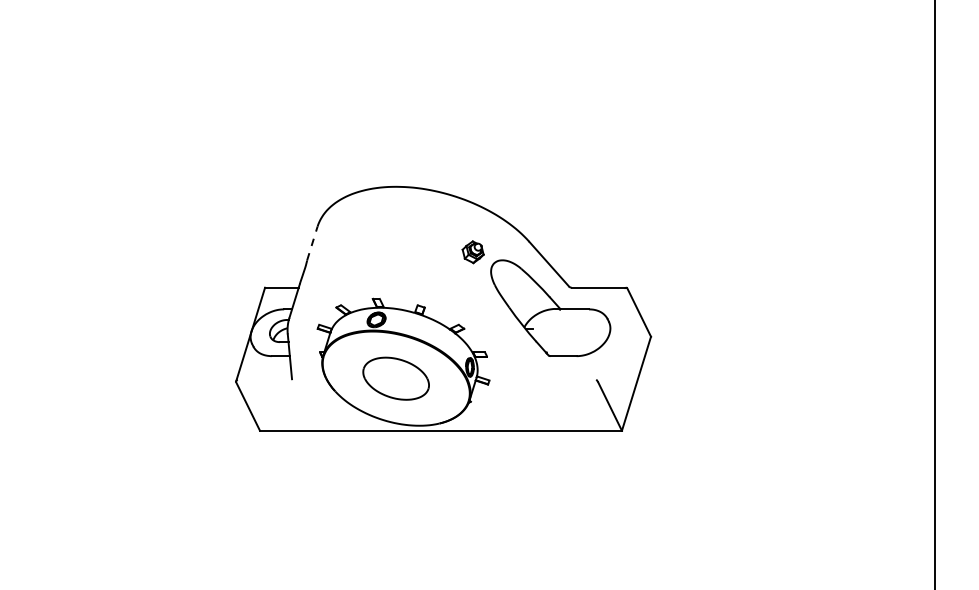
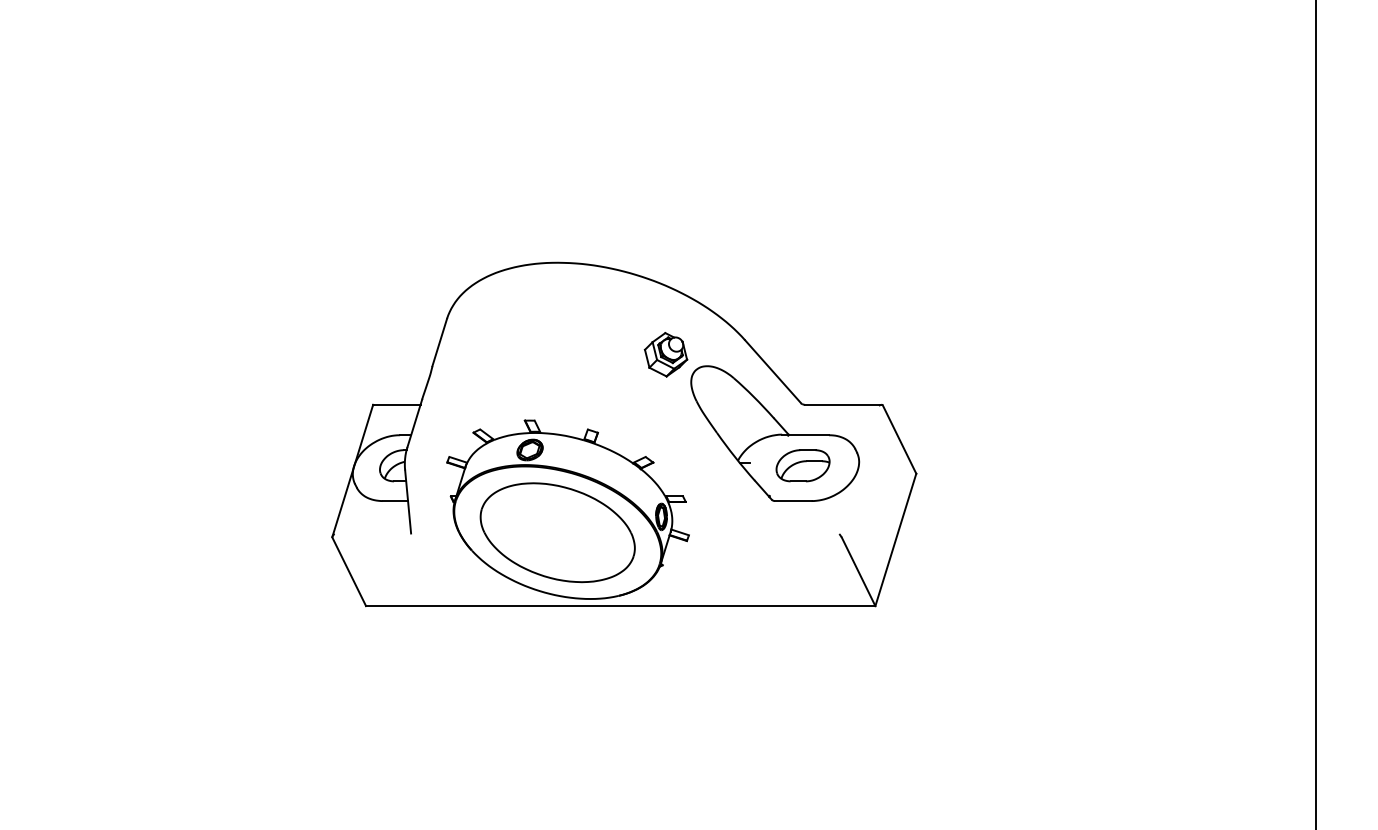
line: (312, 243) -> (439, 342), dashed -> solid
part: (472, 252) -> (665, 354), size x1.43
part: (570, 330) -> (802, 465), added
part: (396, 378) -> (557, 532), size x1.67

